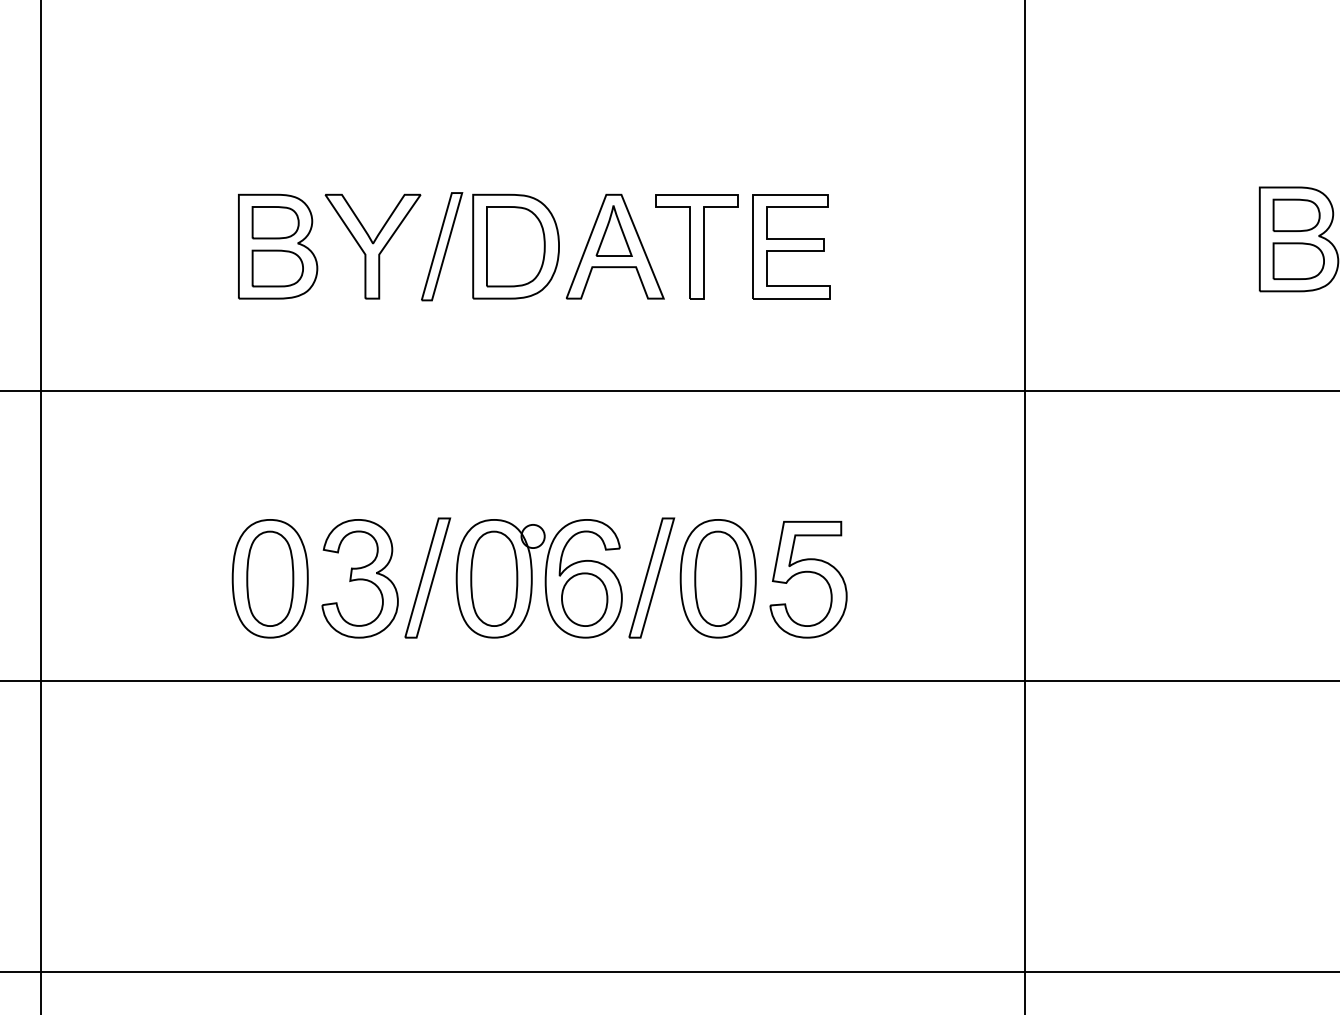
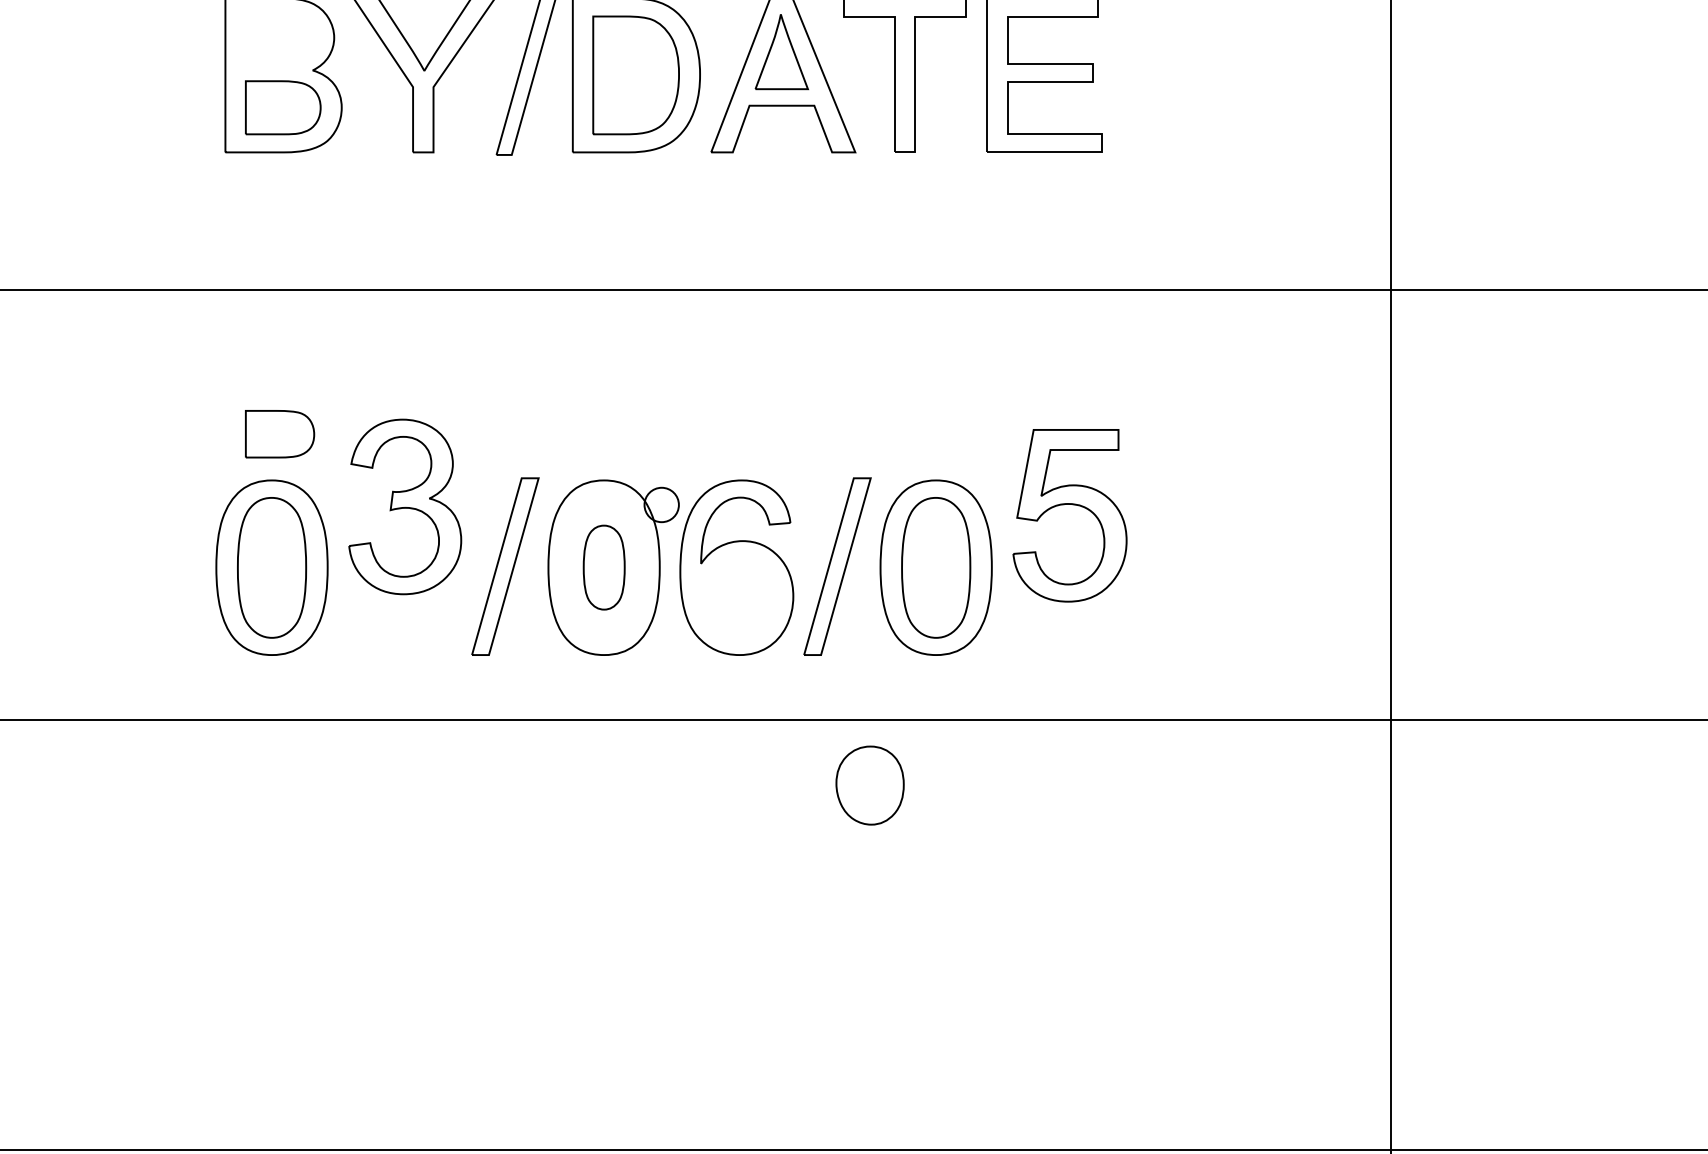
part: (275, 222) -> (279, 433), moved
part: (808, 572) -> (1069, 505), moved
part: (359, 578) -> (404, 506), moved
part: (494, 578) -> (604, 567), size x0.6
part: (584, 599) -> (869, 785), moved

